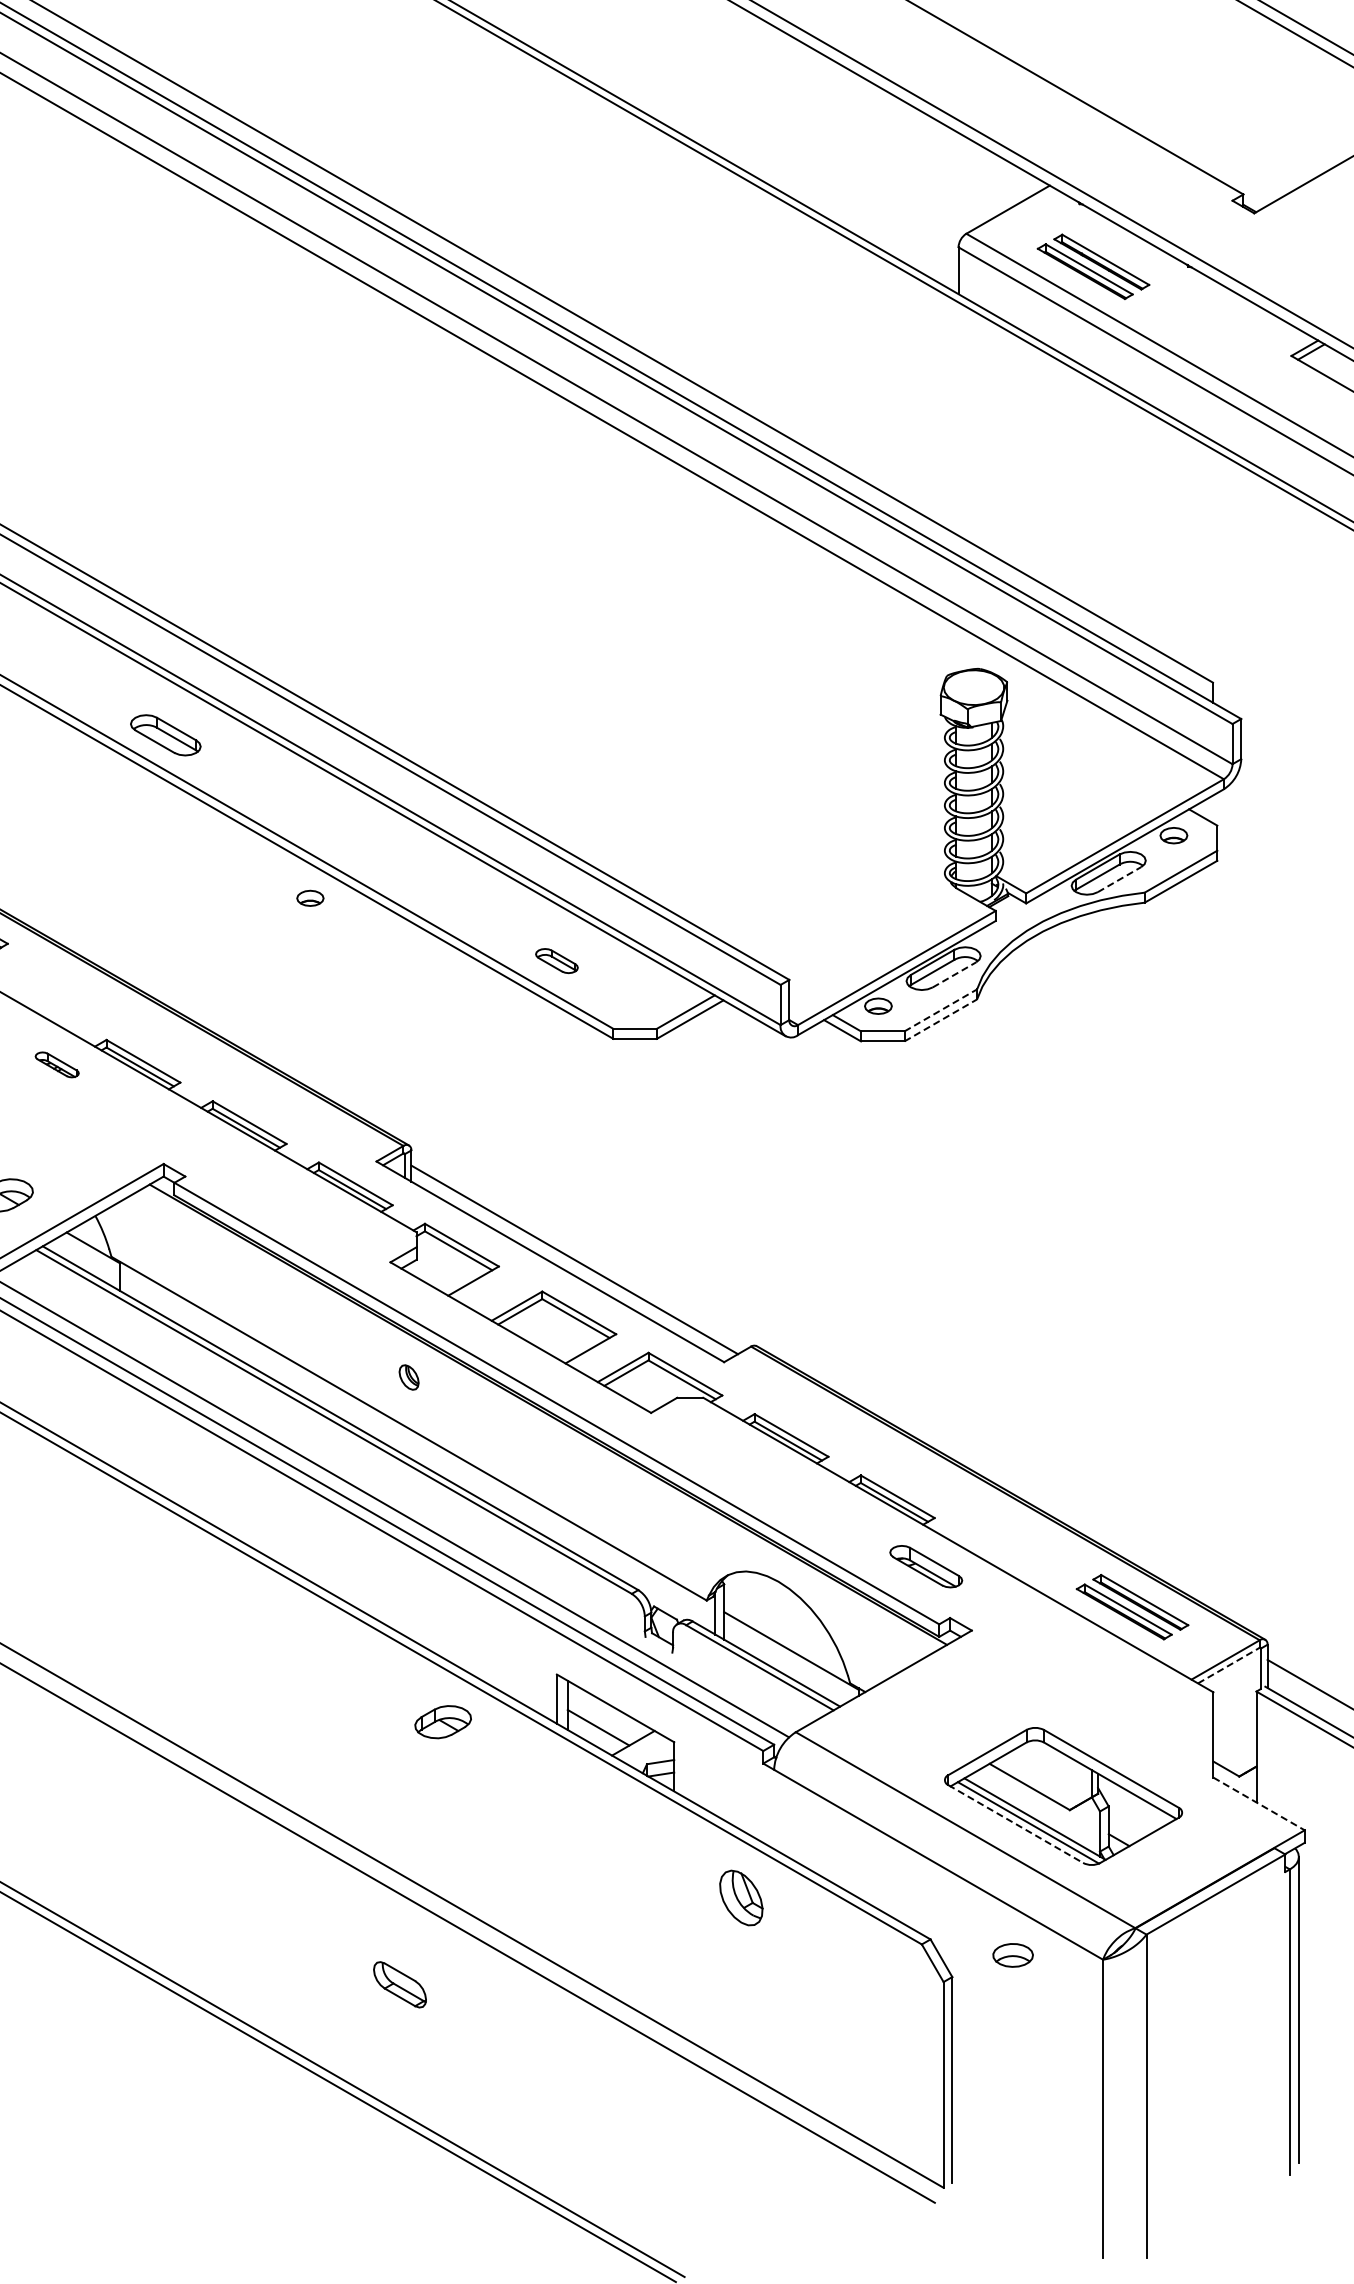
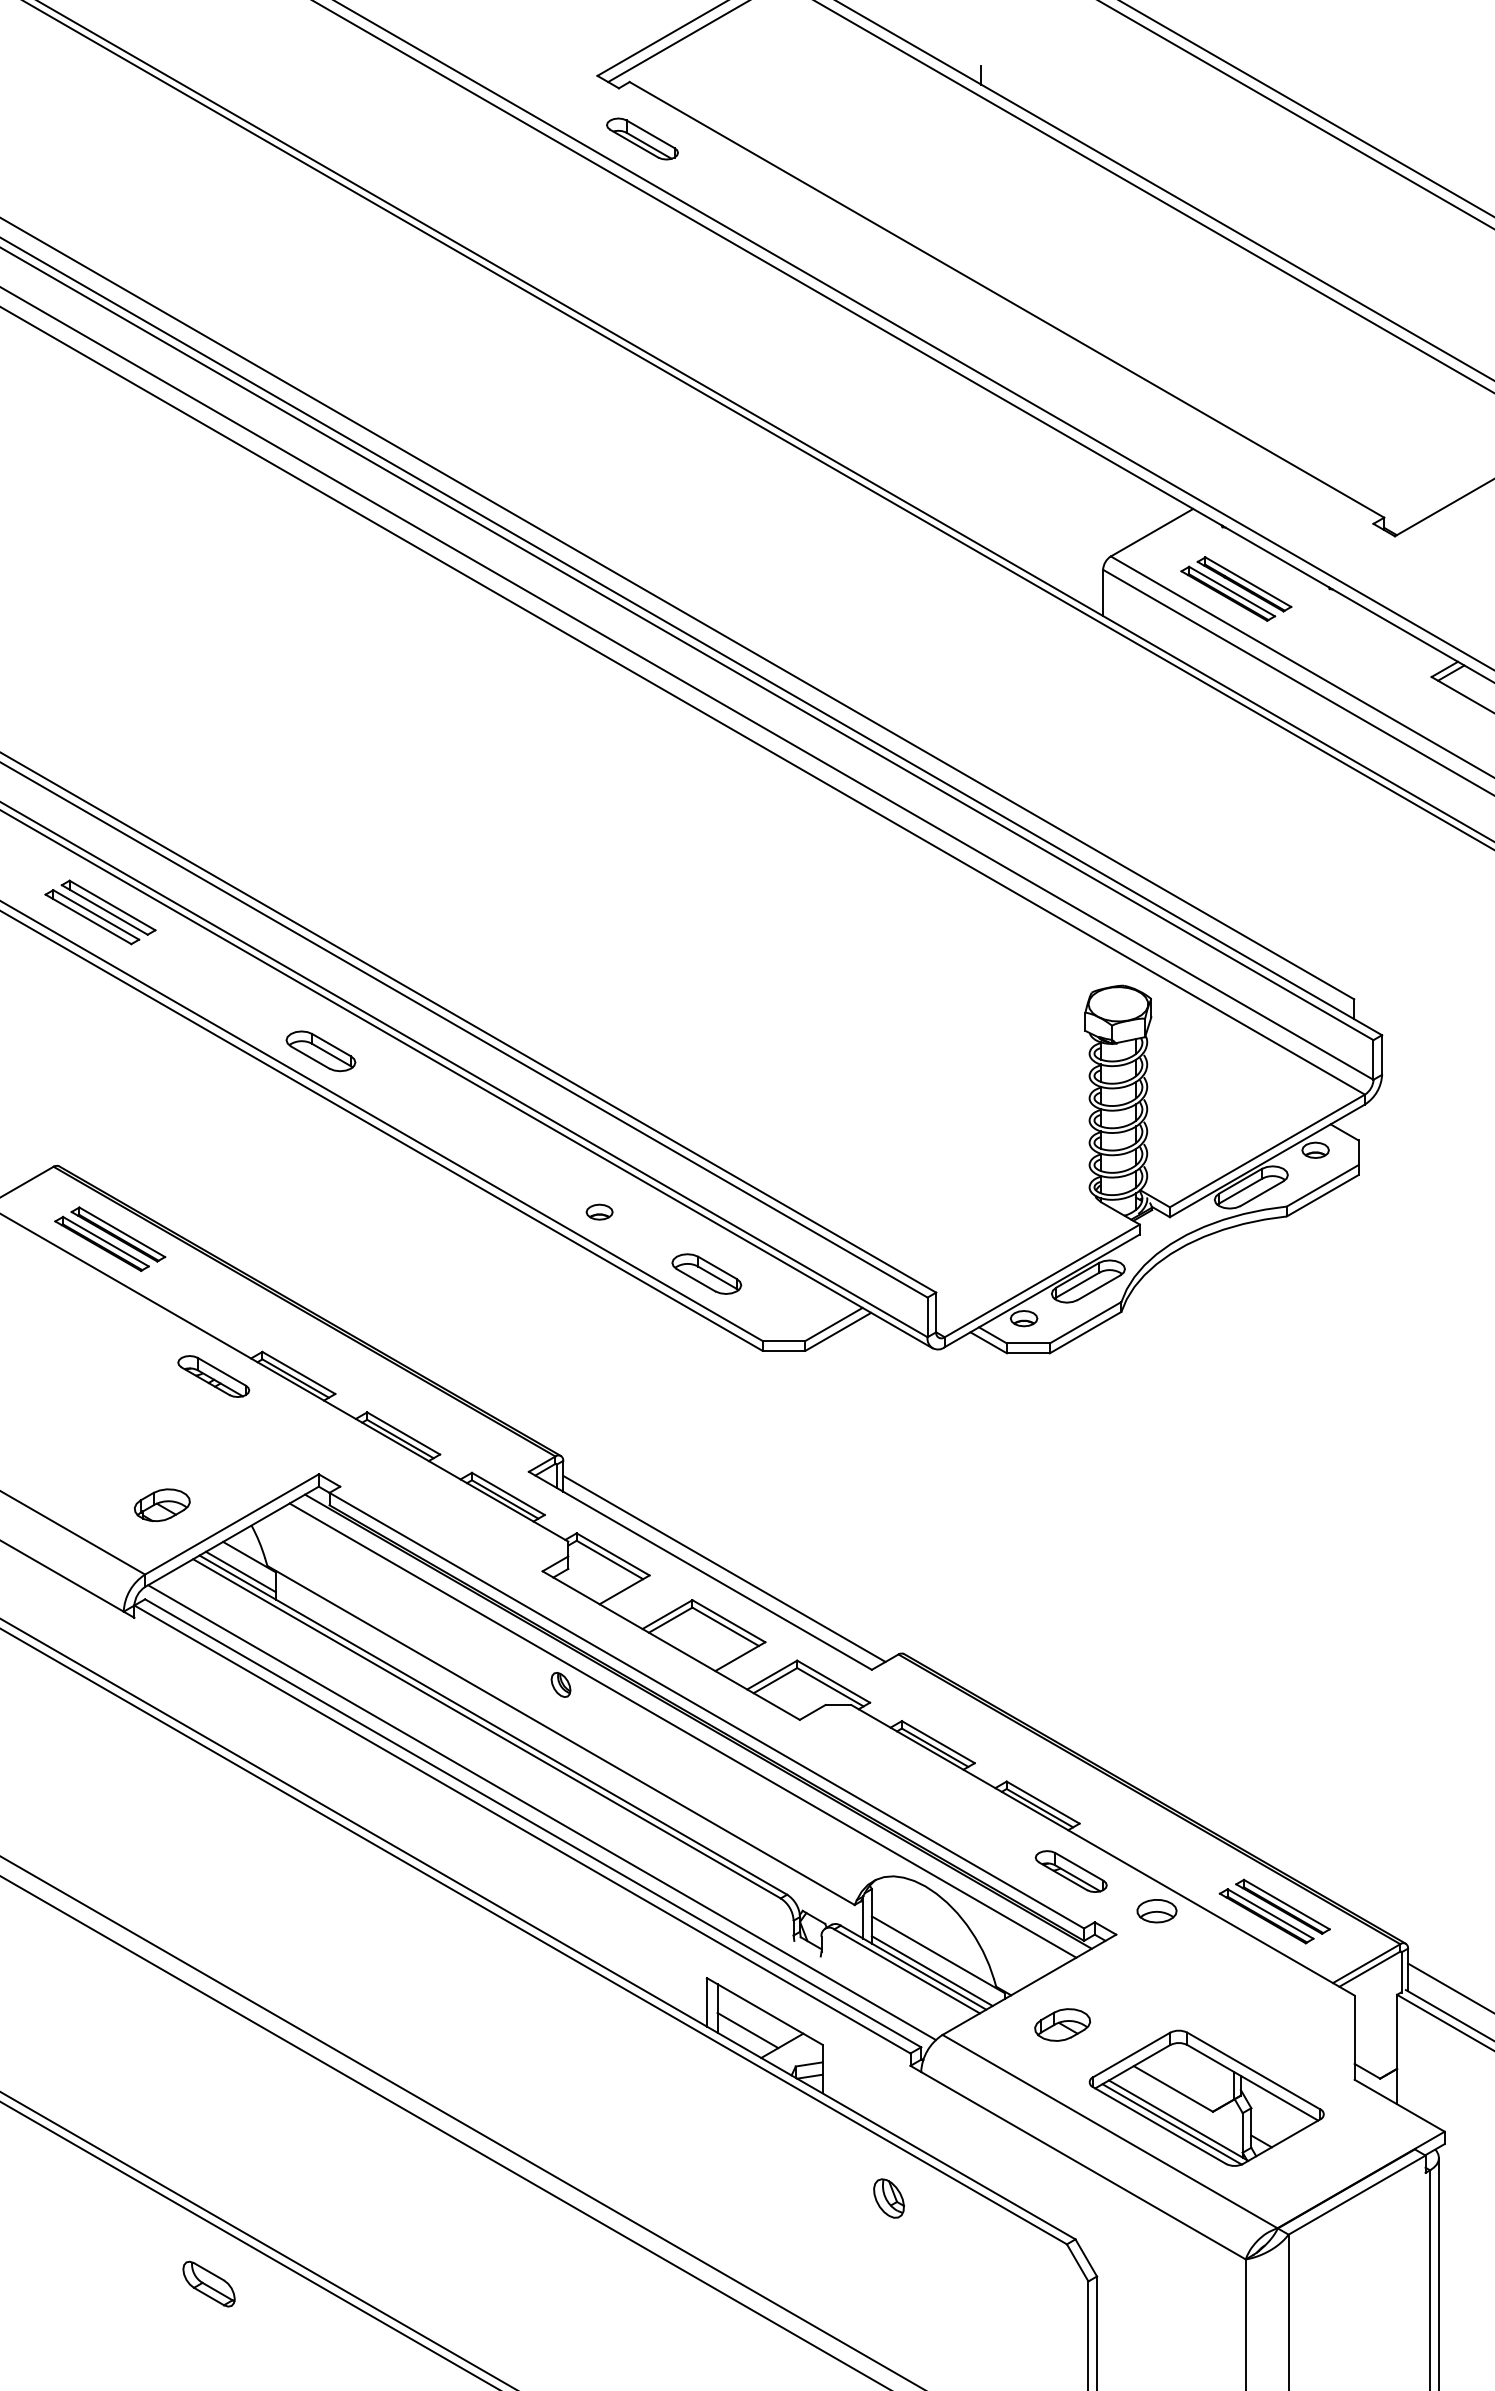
line: (1120, 879) -> (1262, 1193), dashed -> solid
part: (310, 897) -> (599, 1211), moved
part: (556, 960) -> (706, 1273), size x1.67
line: (954, 974) -> (1099, 1287), dashed -> solid
line: (941, 1010) -> (1086, 1322), dashed -> solid
line: (941, 1020) -> (1086, 1332), dashed -> solid
part: (56, 1064) -> (213, 1376), size x1.67
line: (84, 1262) -> (240, 1571), added
line: (532, 1423) -> (682, 1730), added
line: (1229, 1664) -> (1370, 1968), dashed -> solid
line: (784, 1666) -> (931, 1970), added
part: (443, 1721) -> (1062, 2024), moved
line: (1258, 1803) -> (1399, 2105), dashed -> solid
line: (1015, 1824) -> (1159, 2125), dashed -> solid
part: (742, 1897) -> (889, 2198), size x0.71
part: (1012, 1955) -> (1156, 1911), moved
part: (399, 1984) -> (208, 2283), moved

